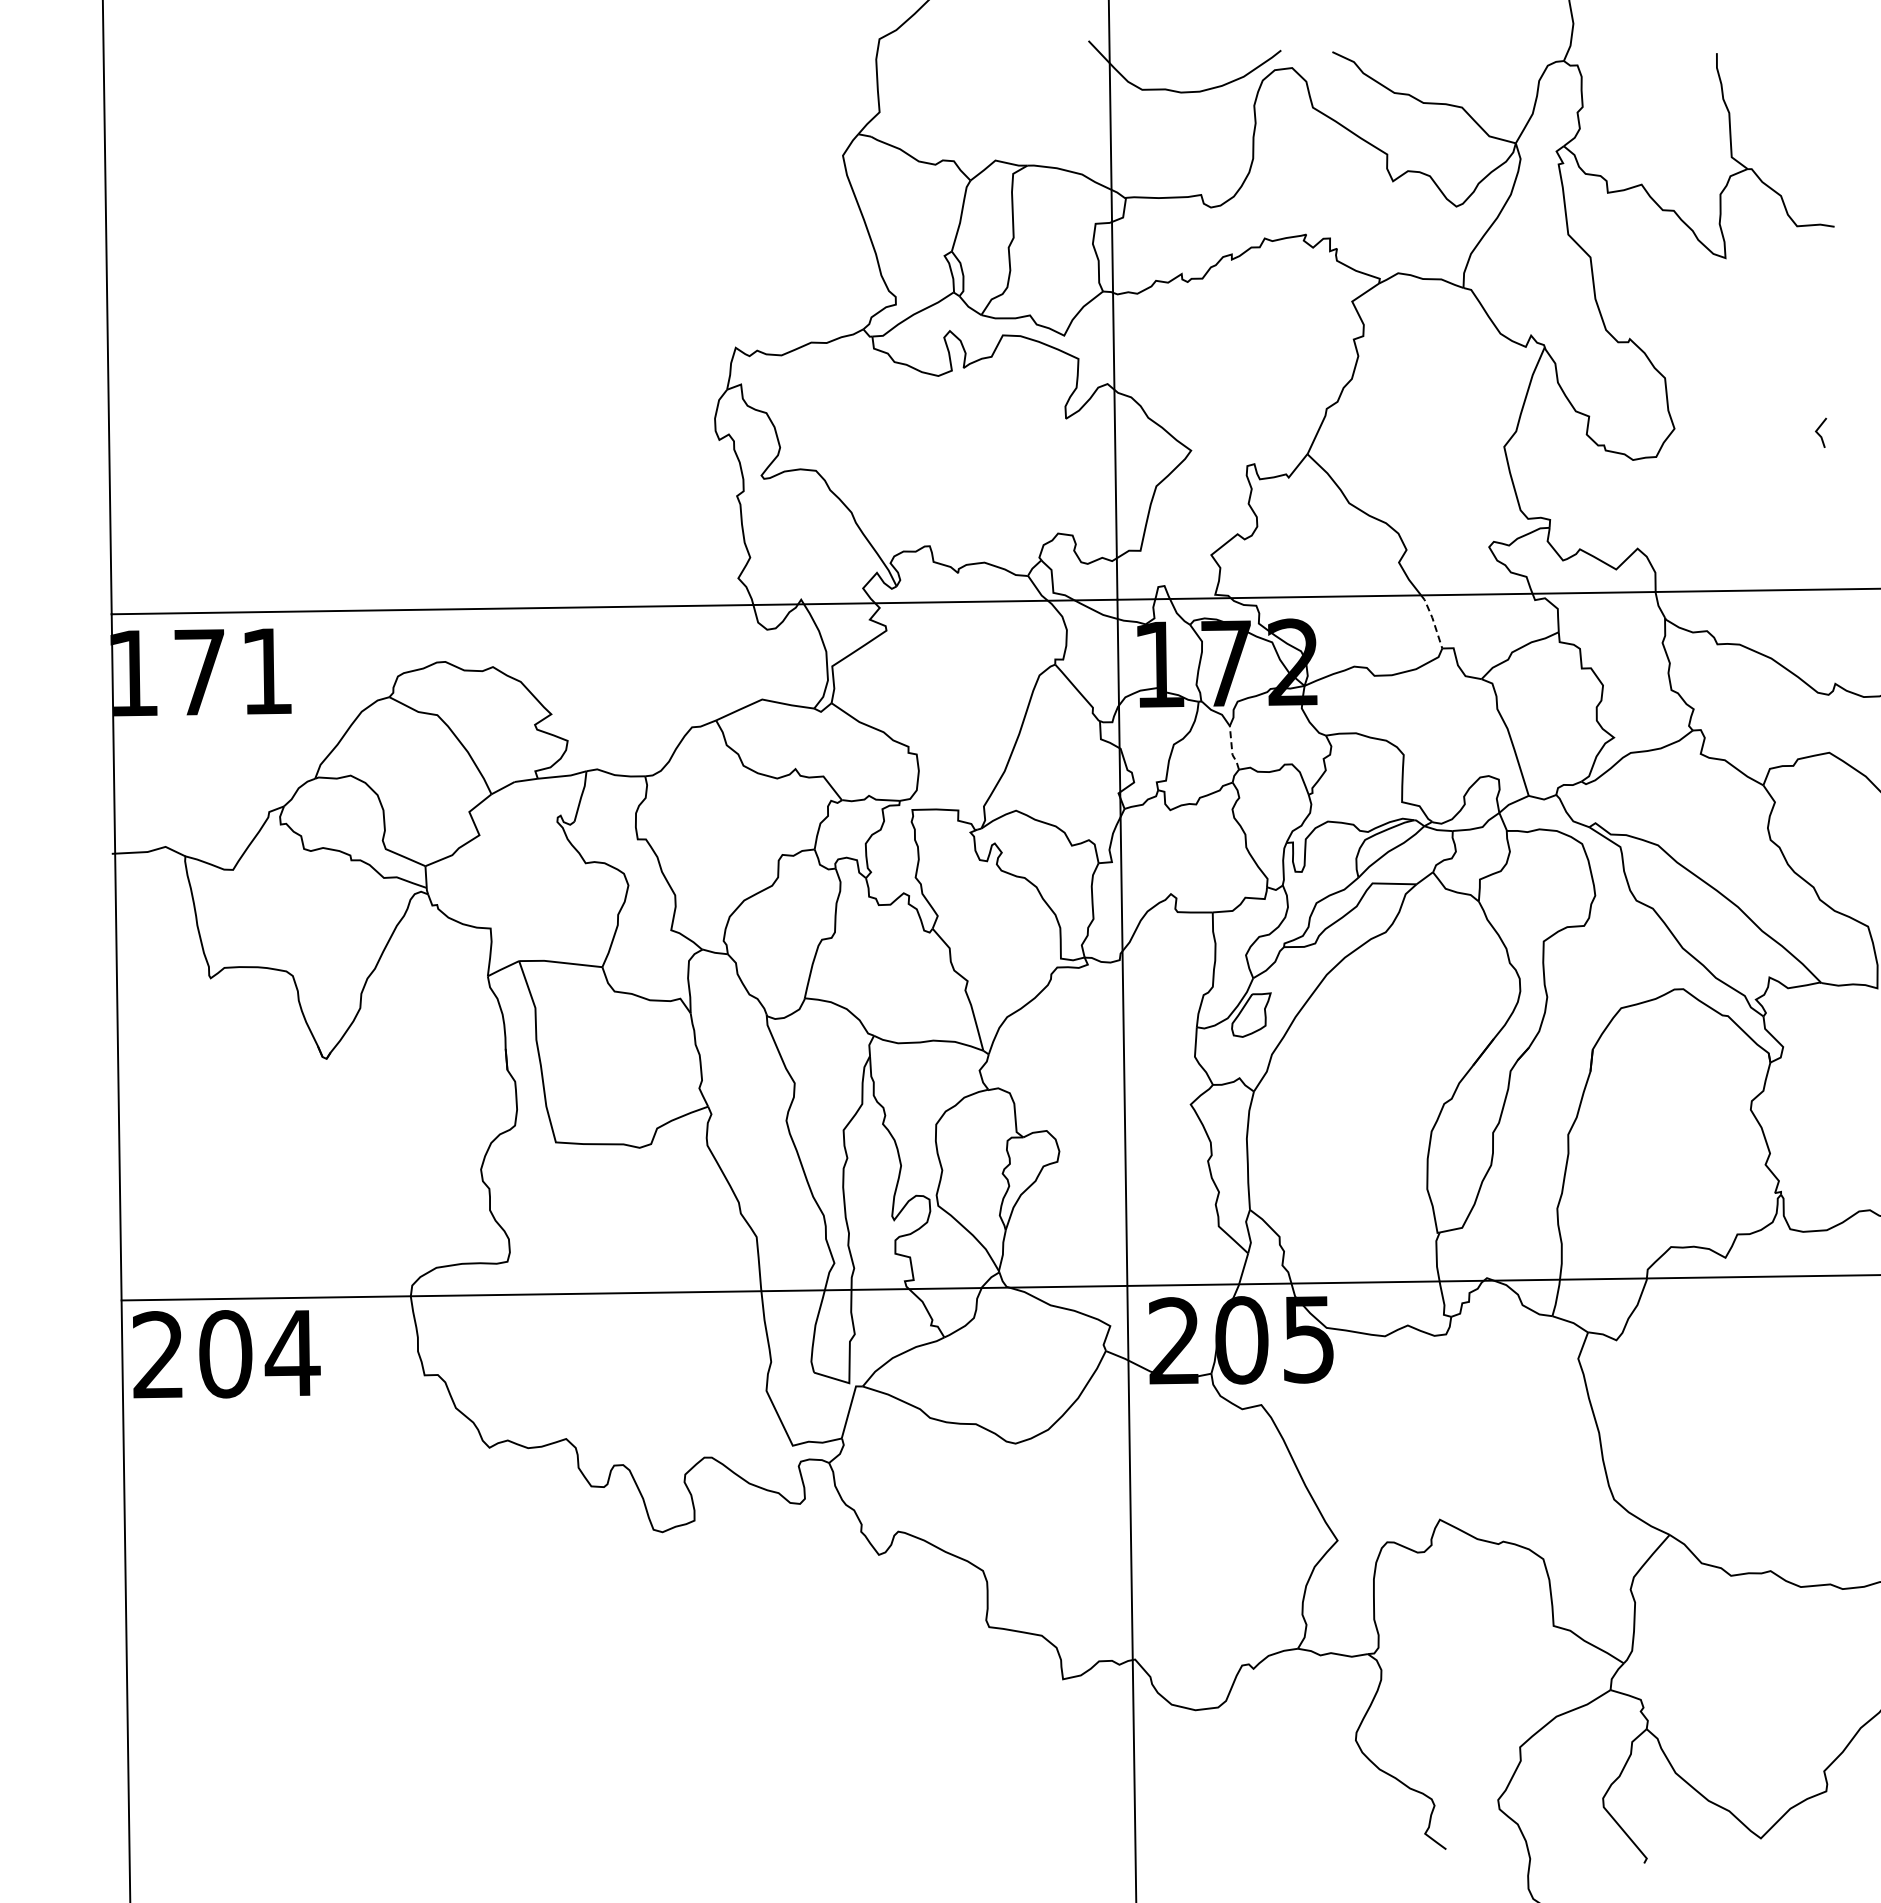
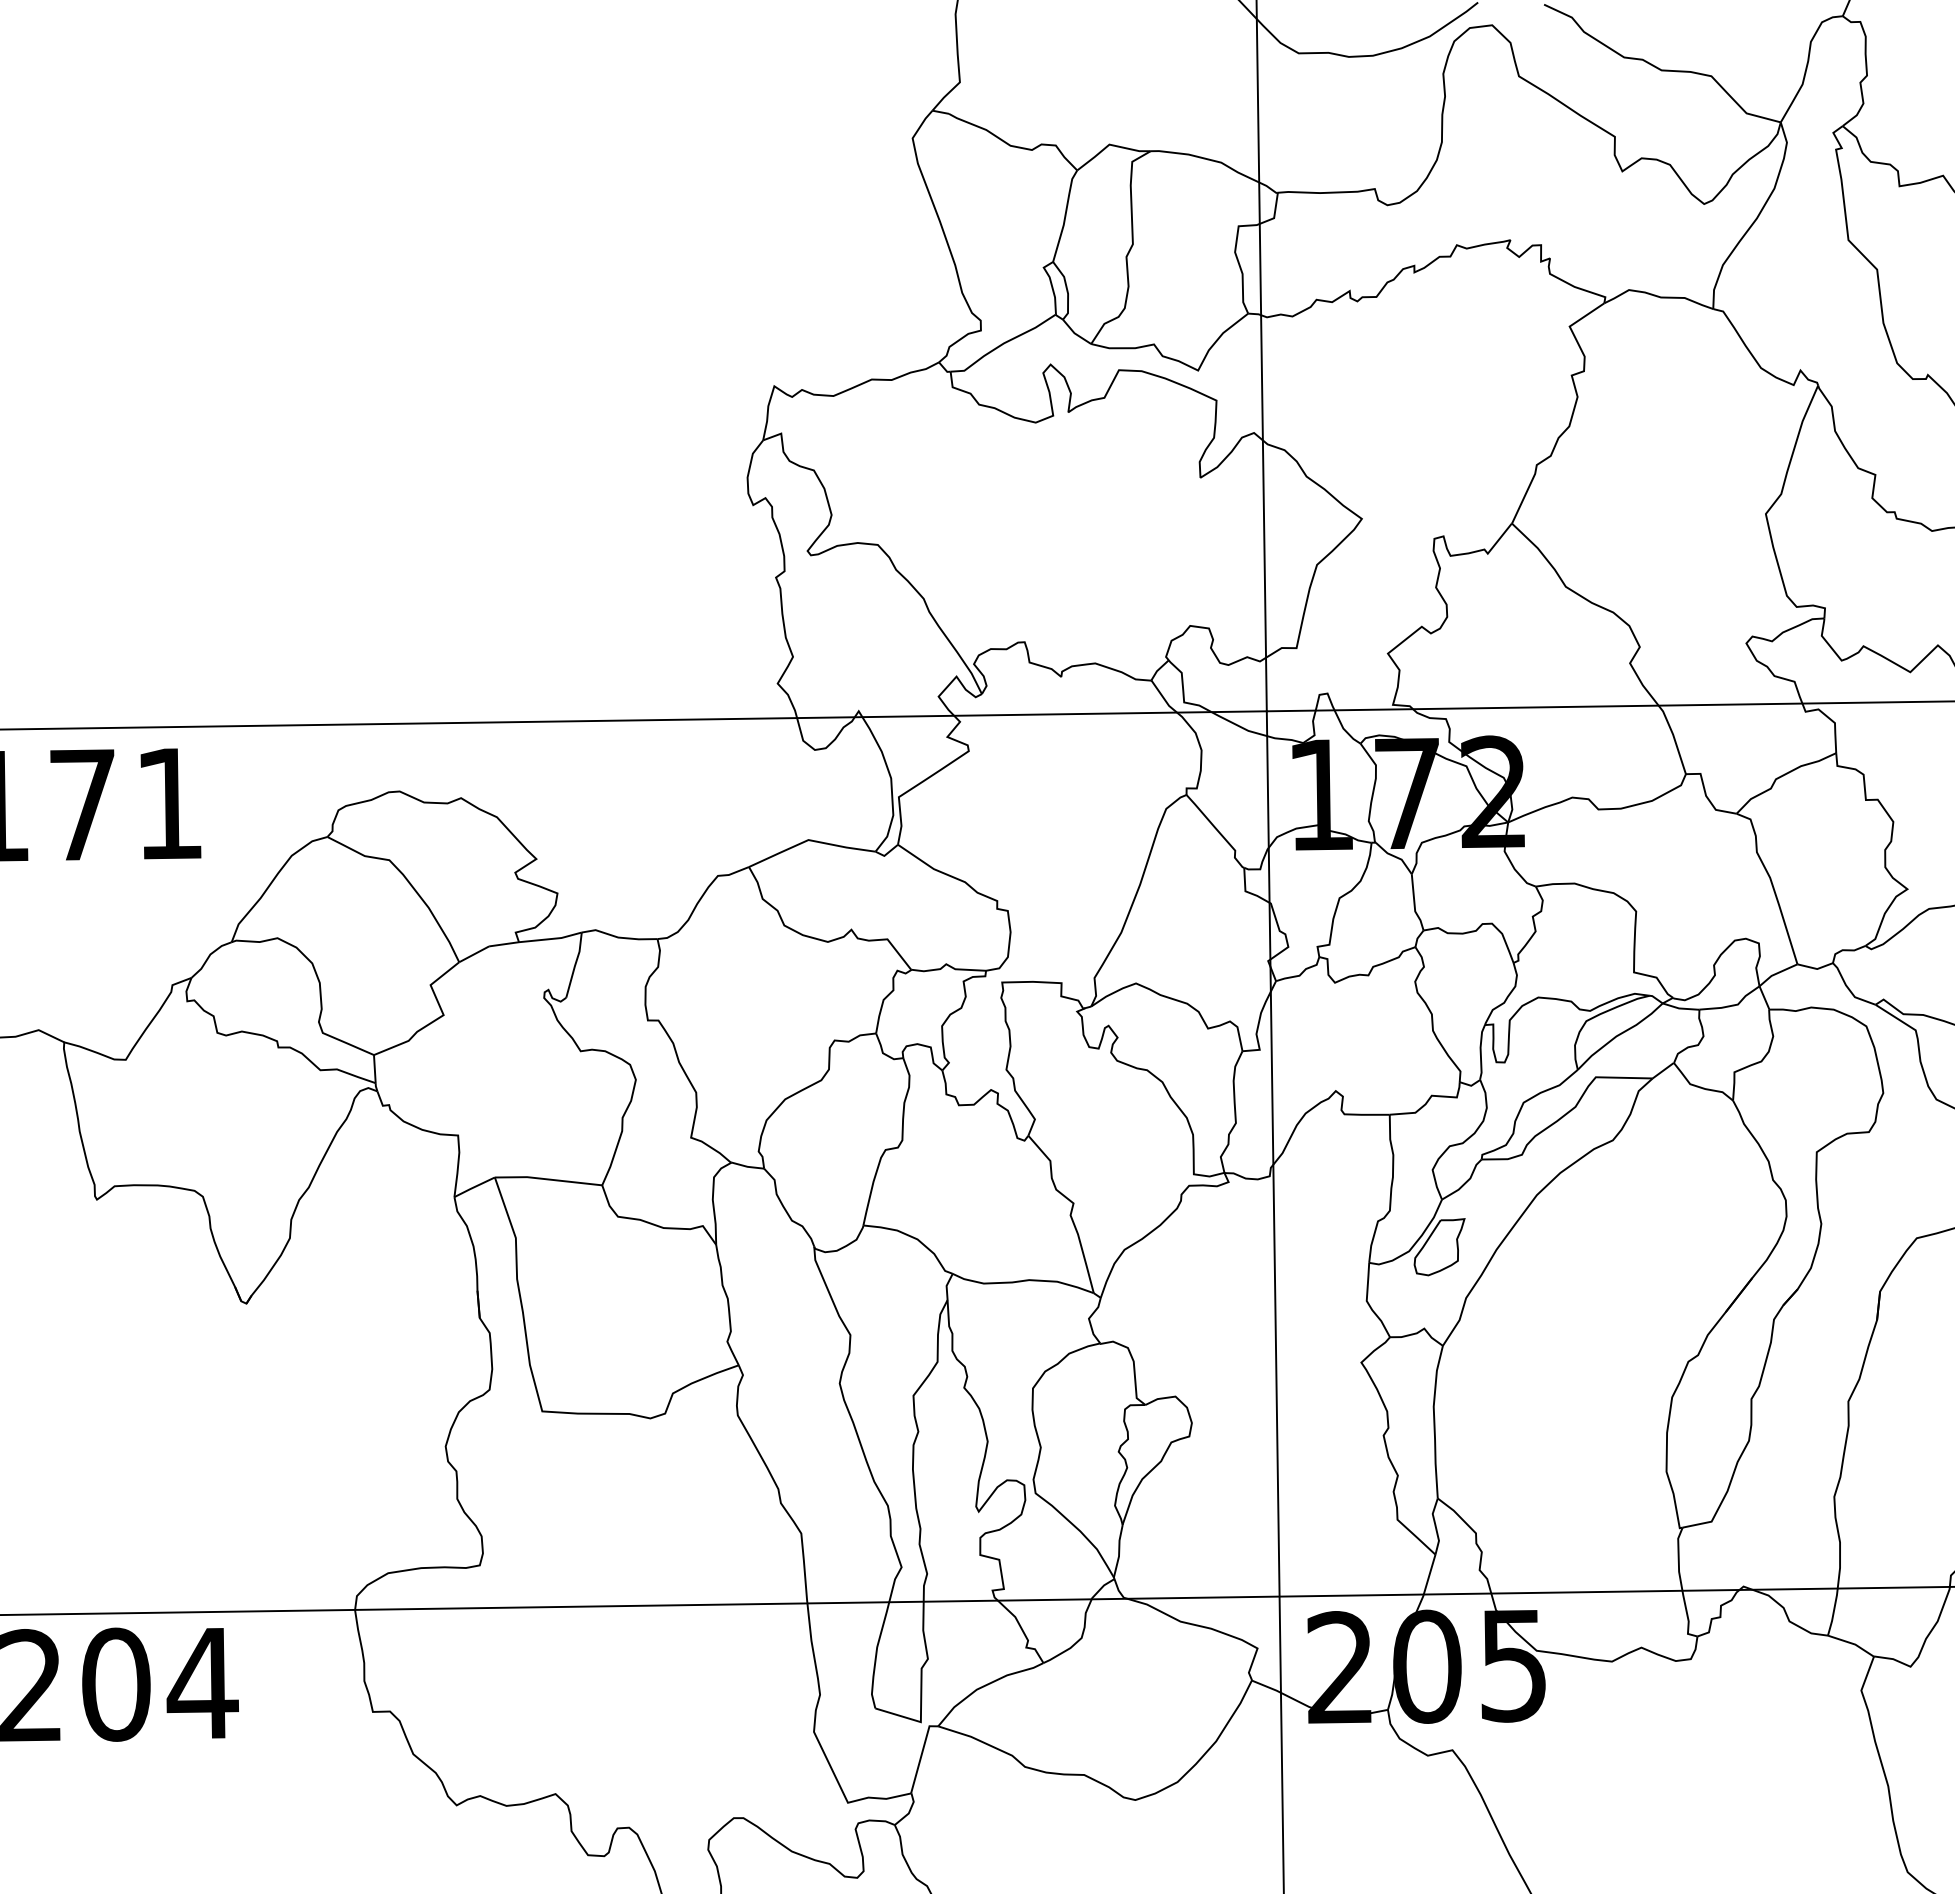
line: (1433, 620) -> (1674, 738), dashed -> solid
line: (1232, 749) -> (1415, 904), dashed -> solid

